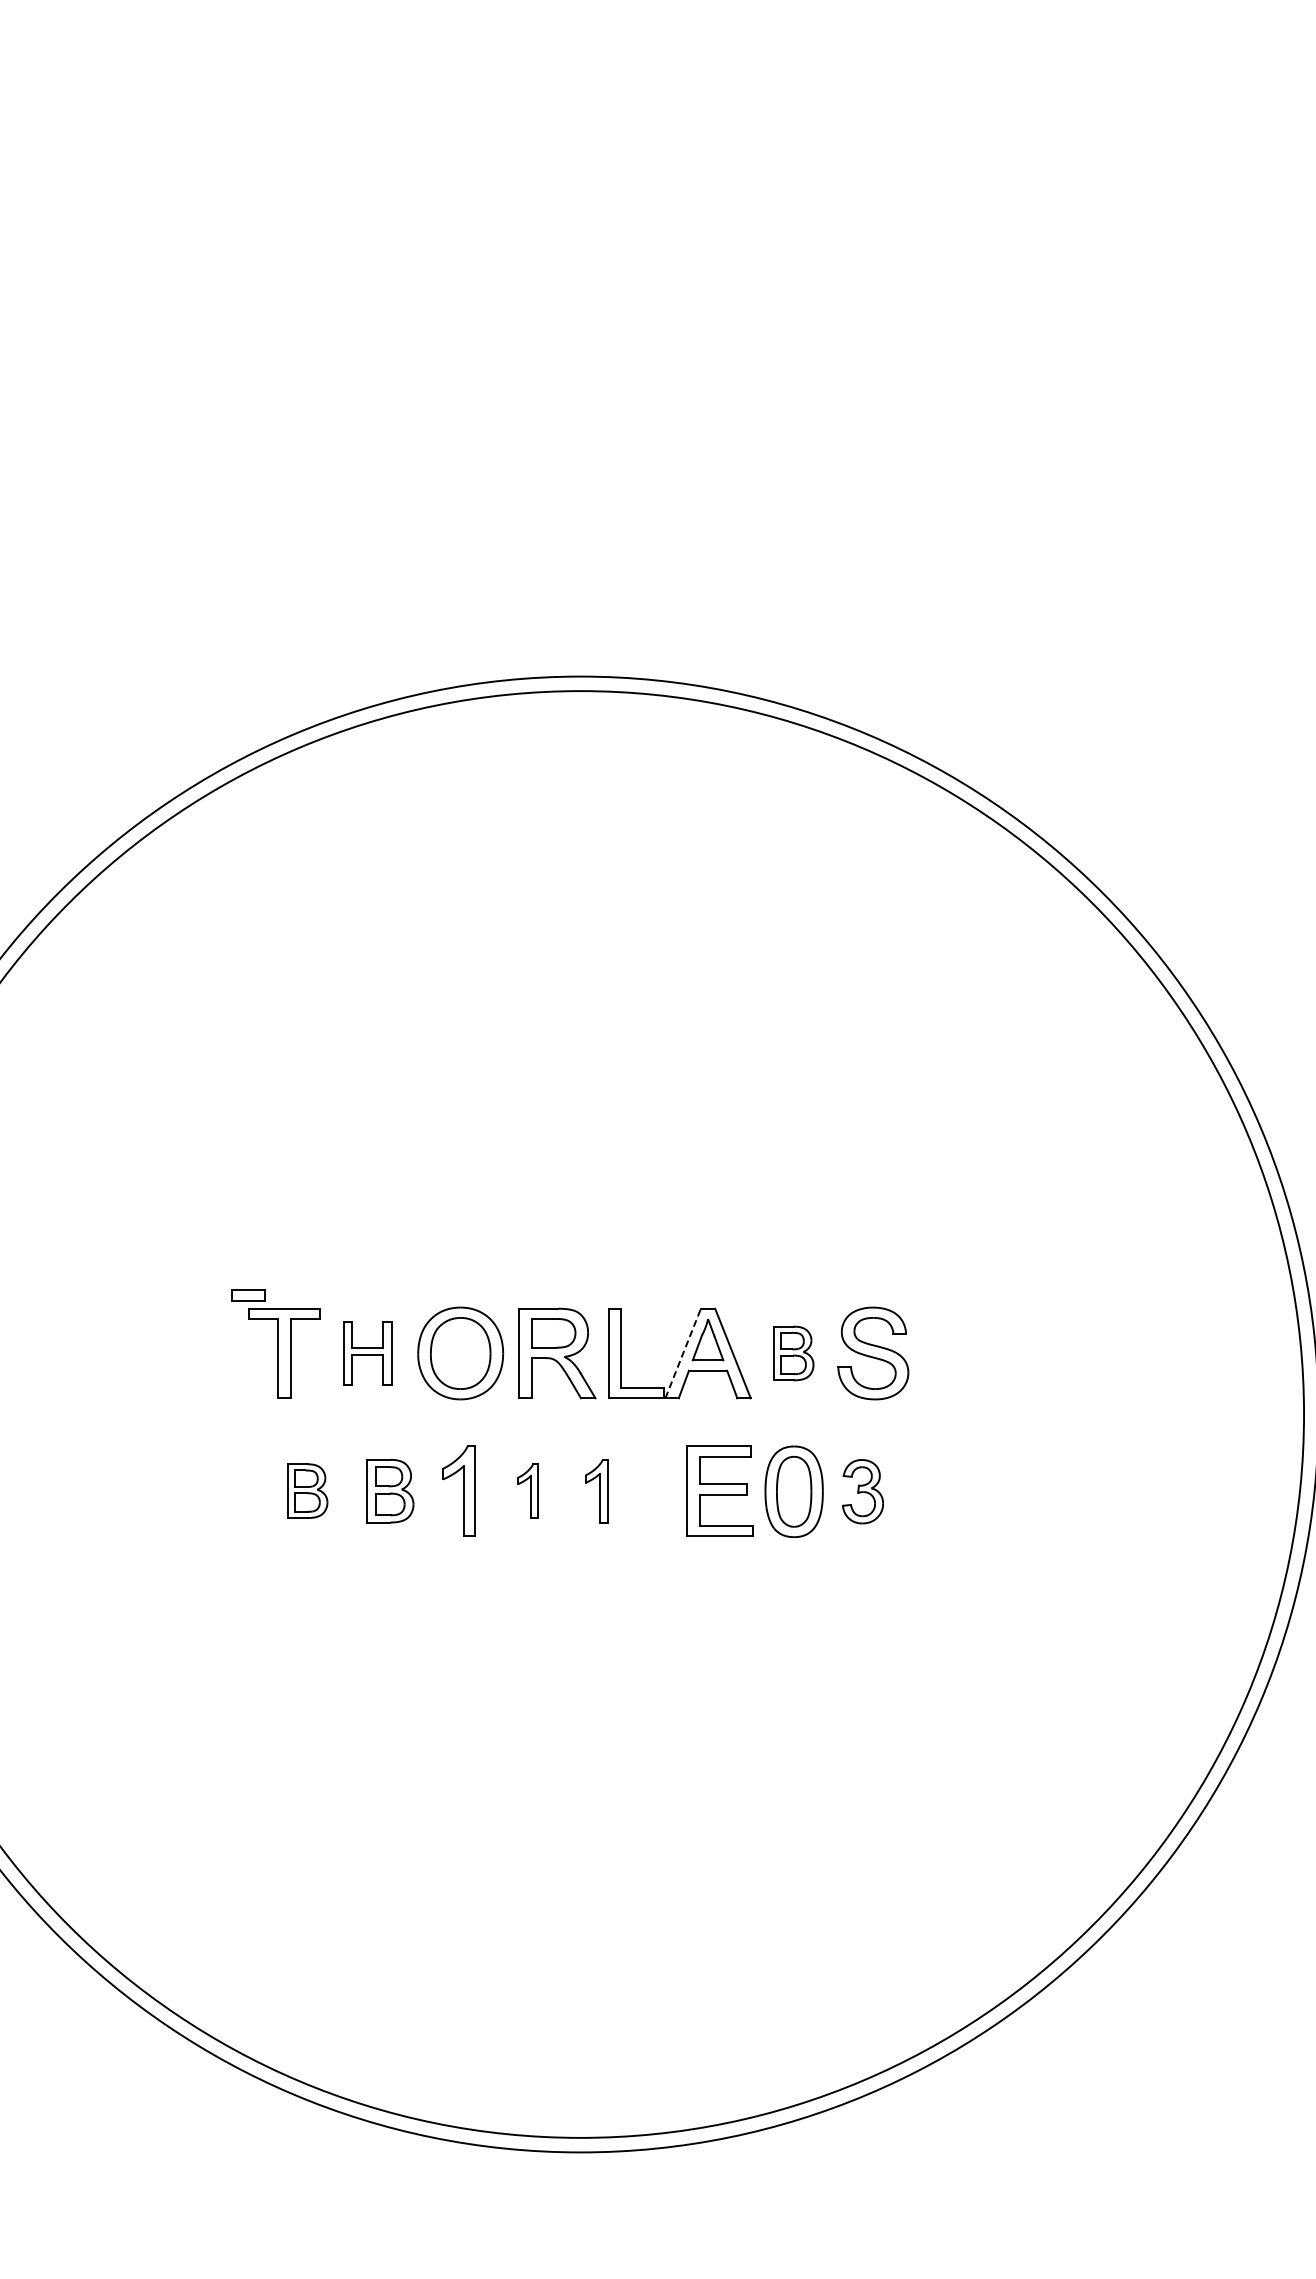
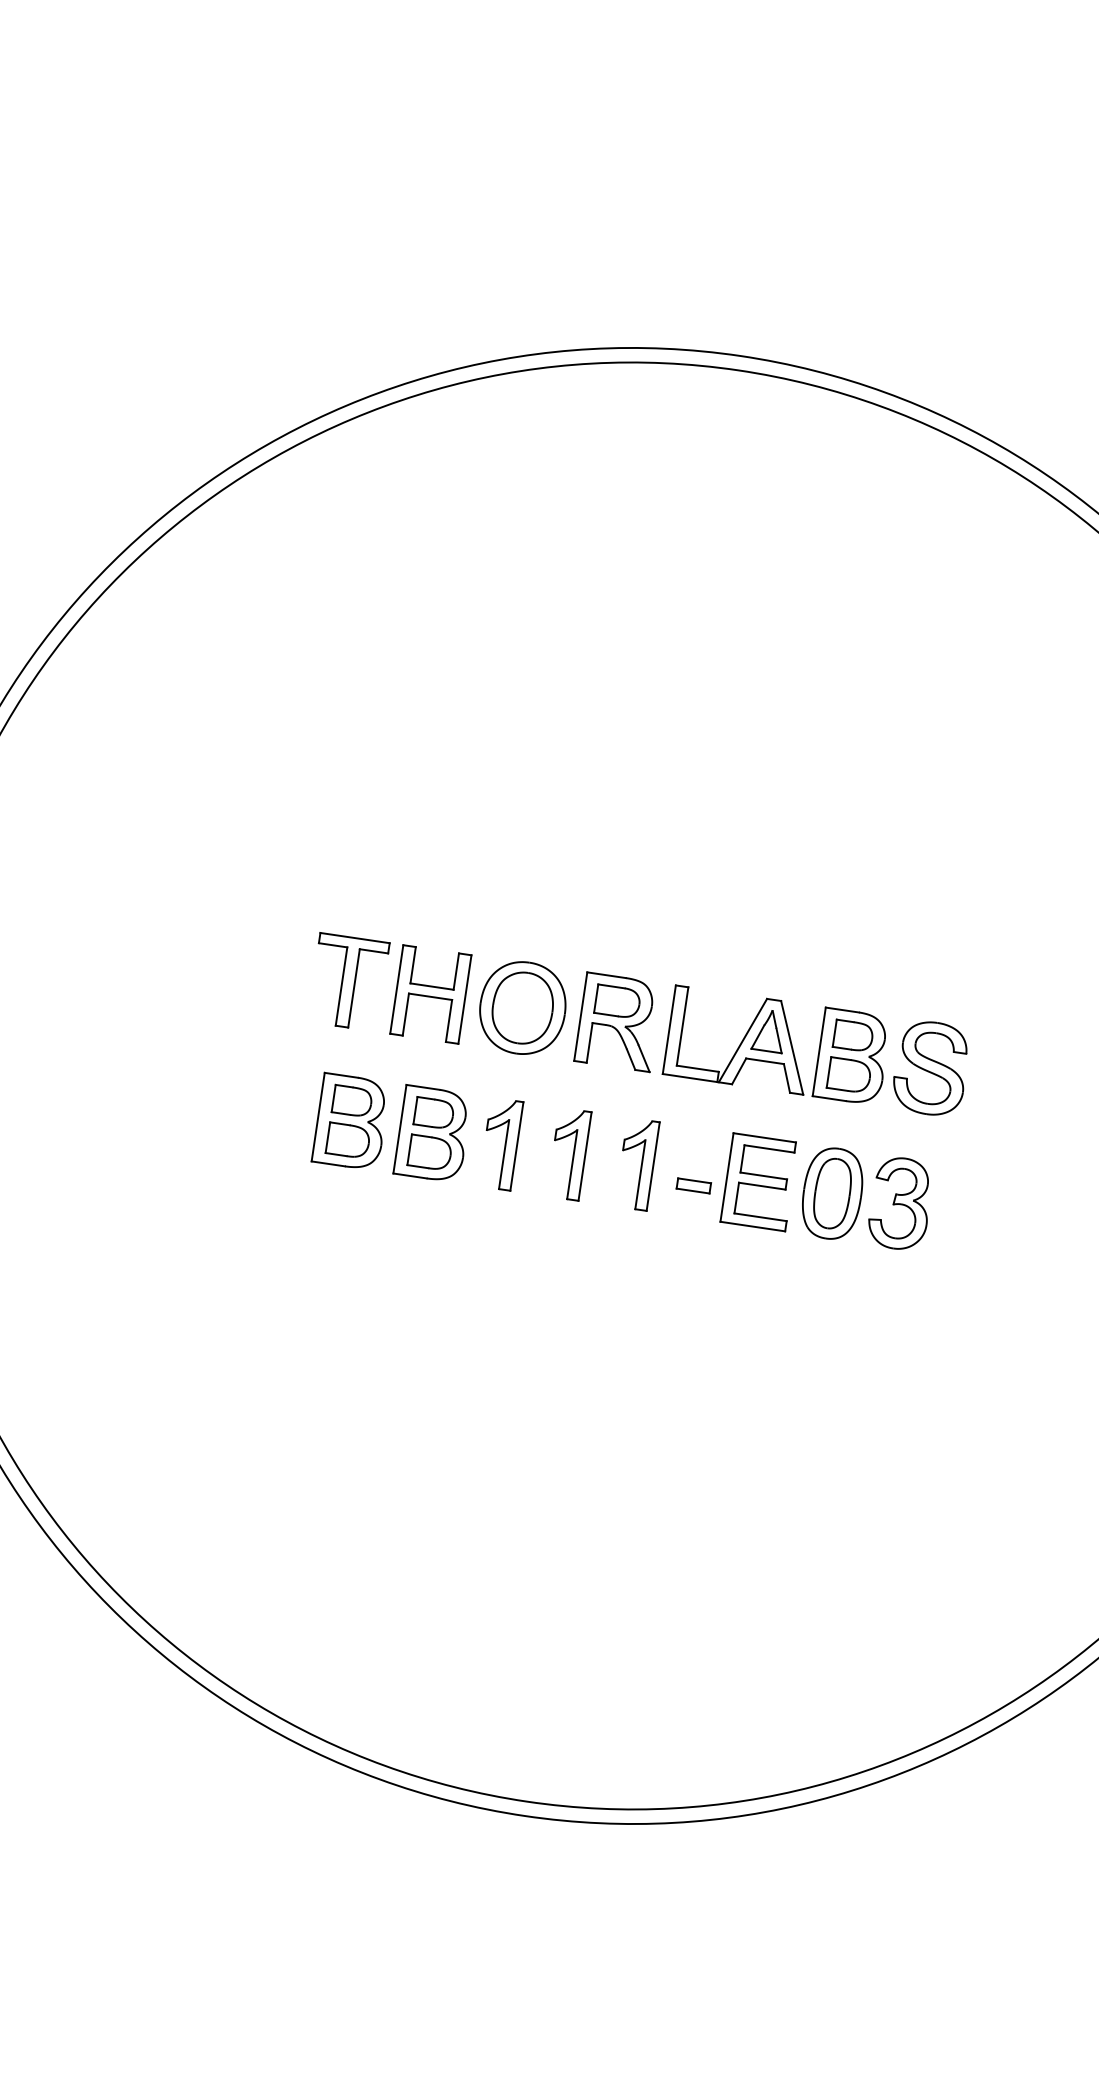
part: (248, 1295) -> (693, 1185), moved
part: (367, 1353) -> (430, 994), size x1.43
line: (683, 1353) -> (743, 1040), dashed -> solid
part: (793, 1353) -> (852, 1056), size x1.67
part: (307, 1490) -> (351, 1121), size x1.67
part: (390, 1490) -> (433, 1133), size x1.43
part: (527, 1490) -> (568, 1153), size x1.67
part: (596, 1490) -> (637, 1163), size x1.43
part: (862, 1491) -> (900, 1203), size x1.43

